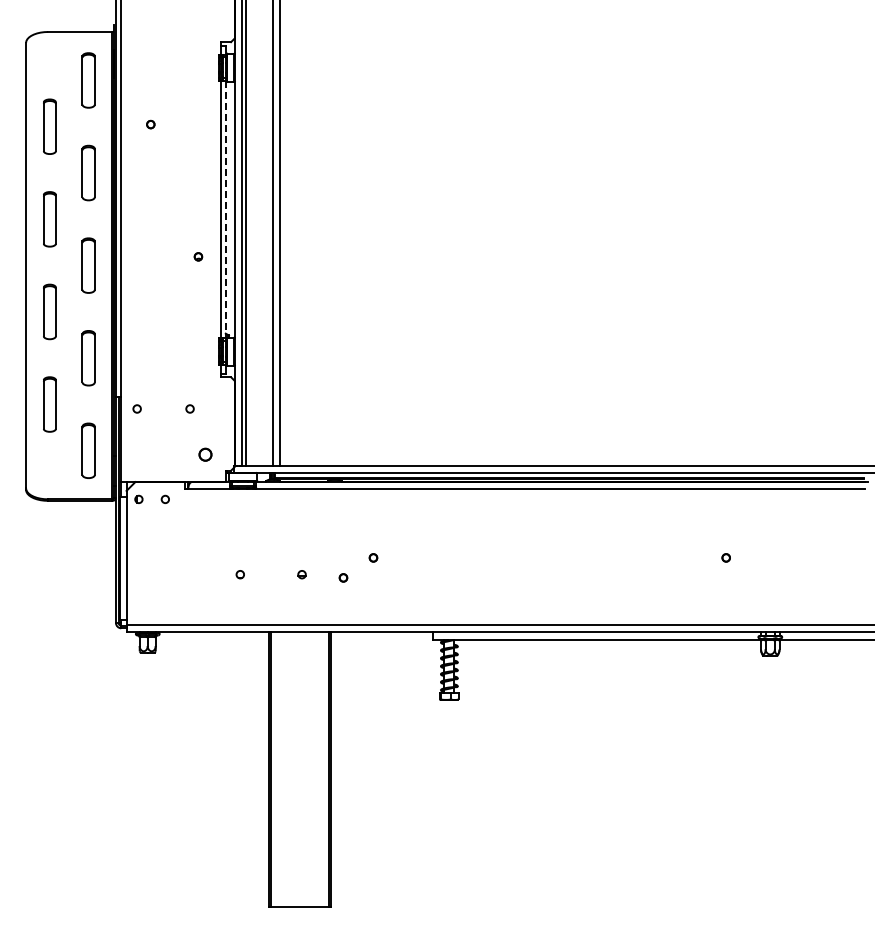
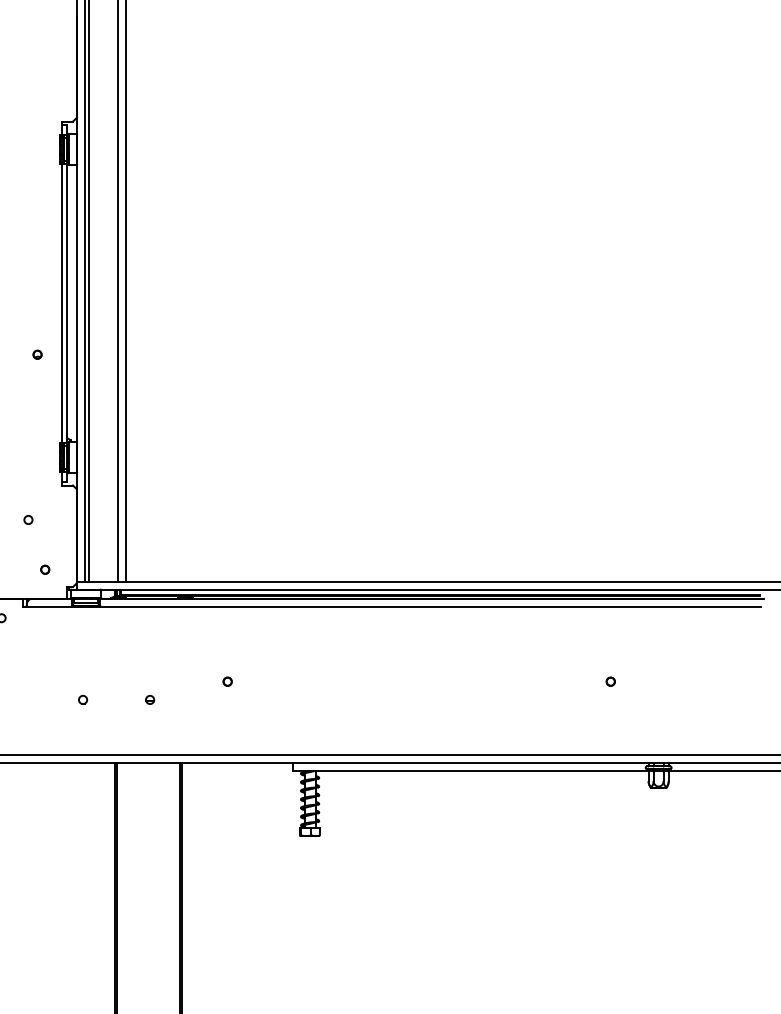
line: (225, 209) -> (66, 303), dashed -> solid
part: (205, 454) -> (45, 569), size x0.62
part: (343, 577) -> (195, 703), removed

